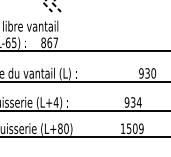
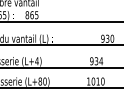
text: (55, 42) -> (36, 14), 867 -> 865
text: (134, 128) -> (97, 81), 1509 -> 1010

